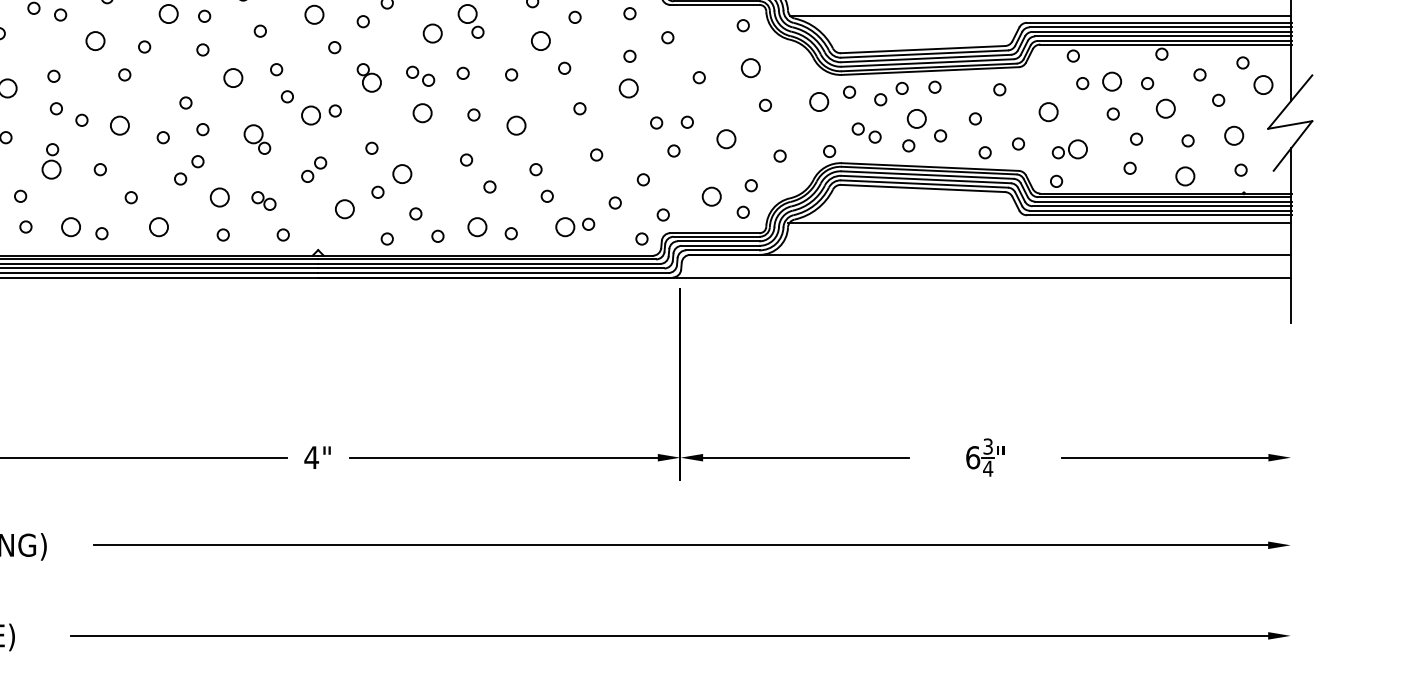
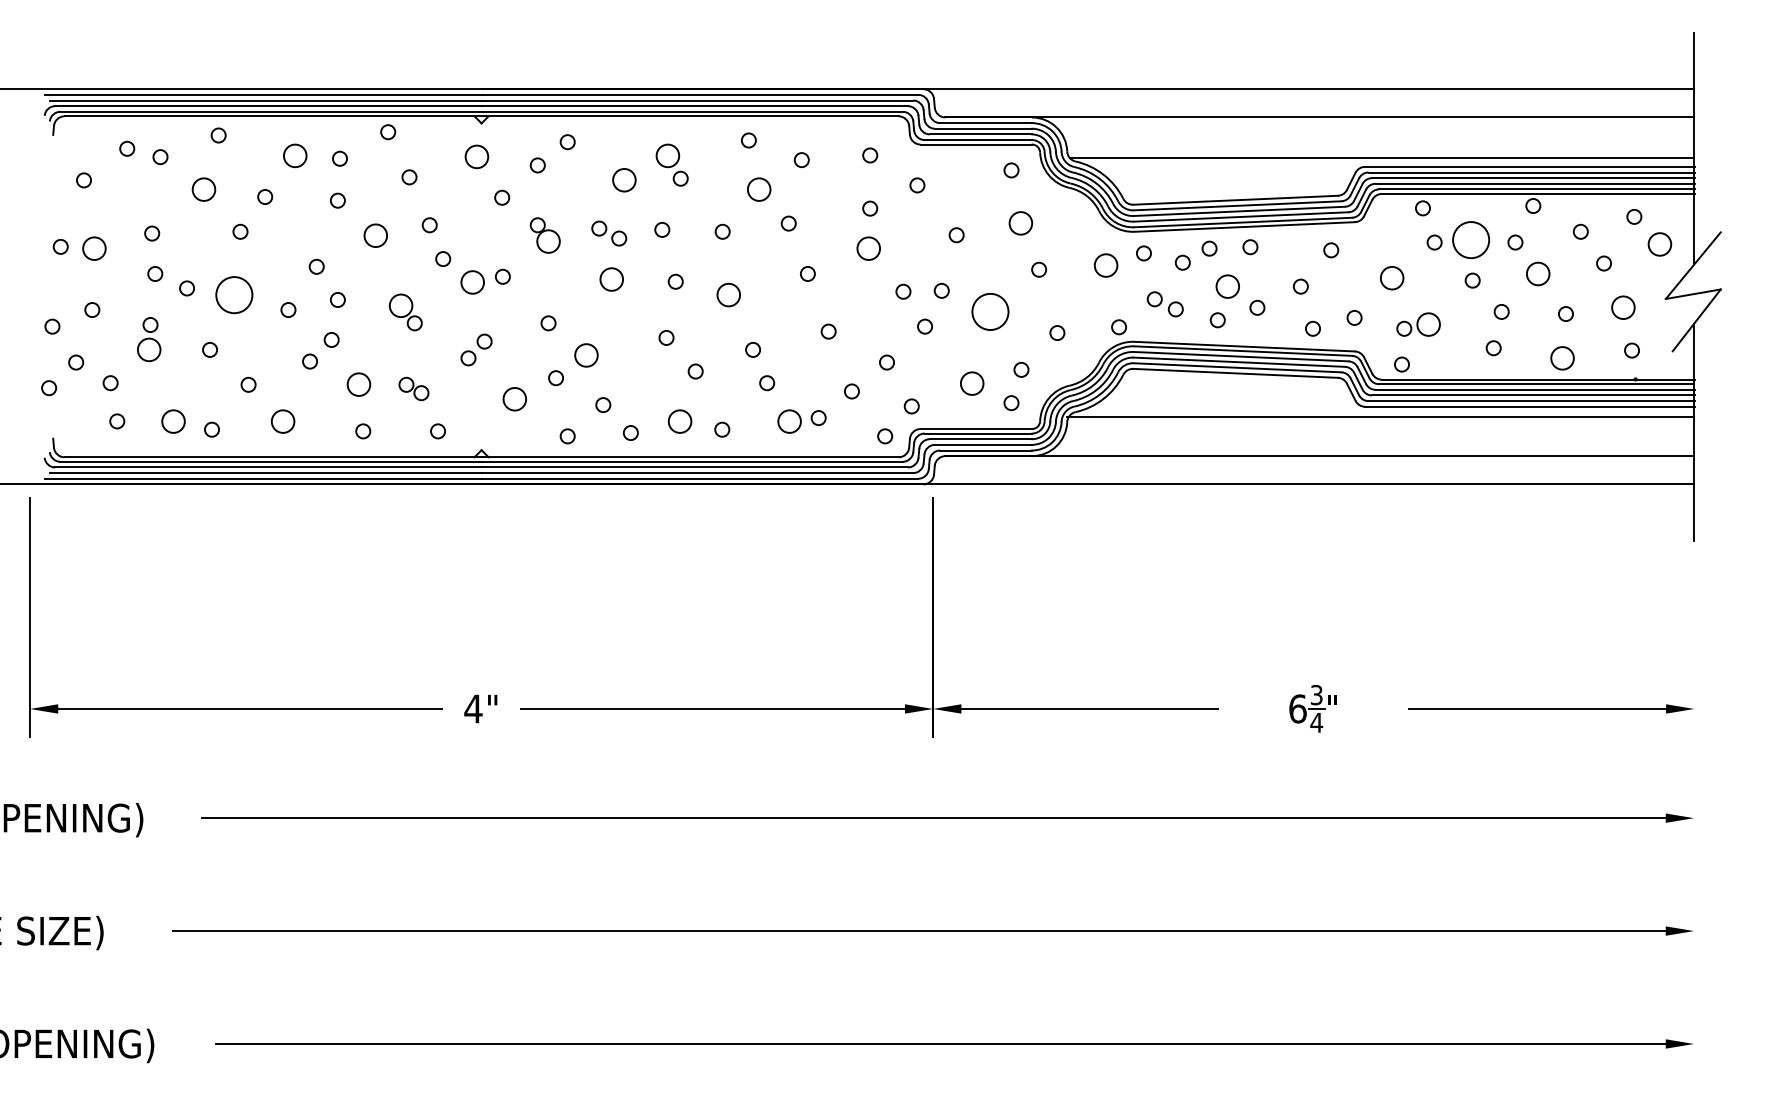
circle: (1112, 81) -> (1471, 240), size x1.6
circle: (119, 125) -> (234, 294), size x1.6
circle: (726, 138) -> (990, 311), size x1.6

